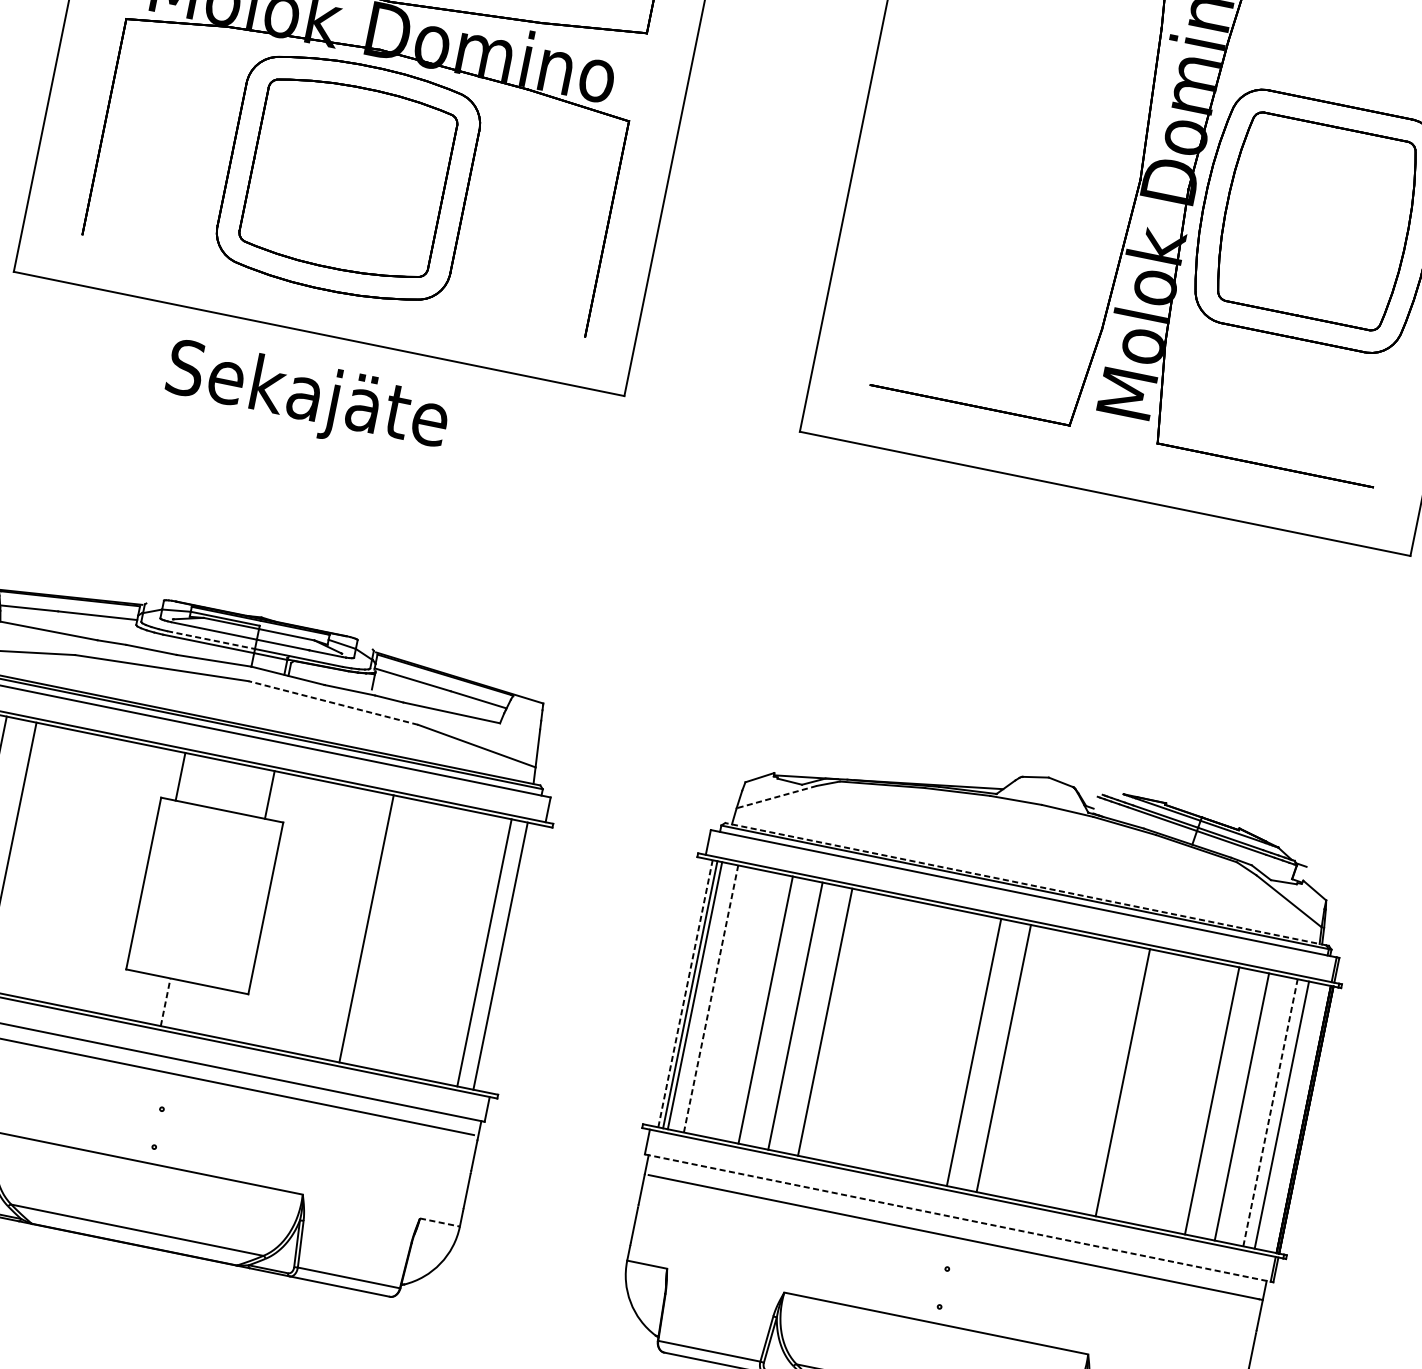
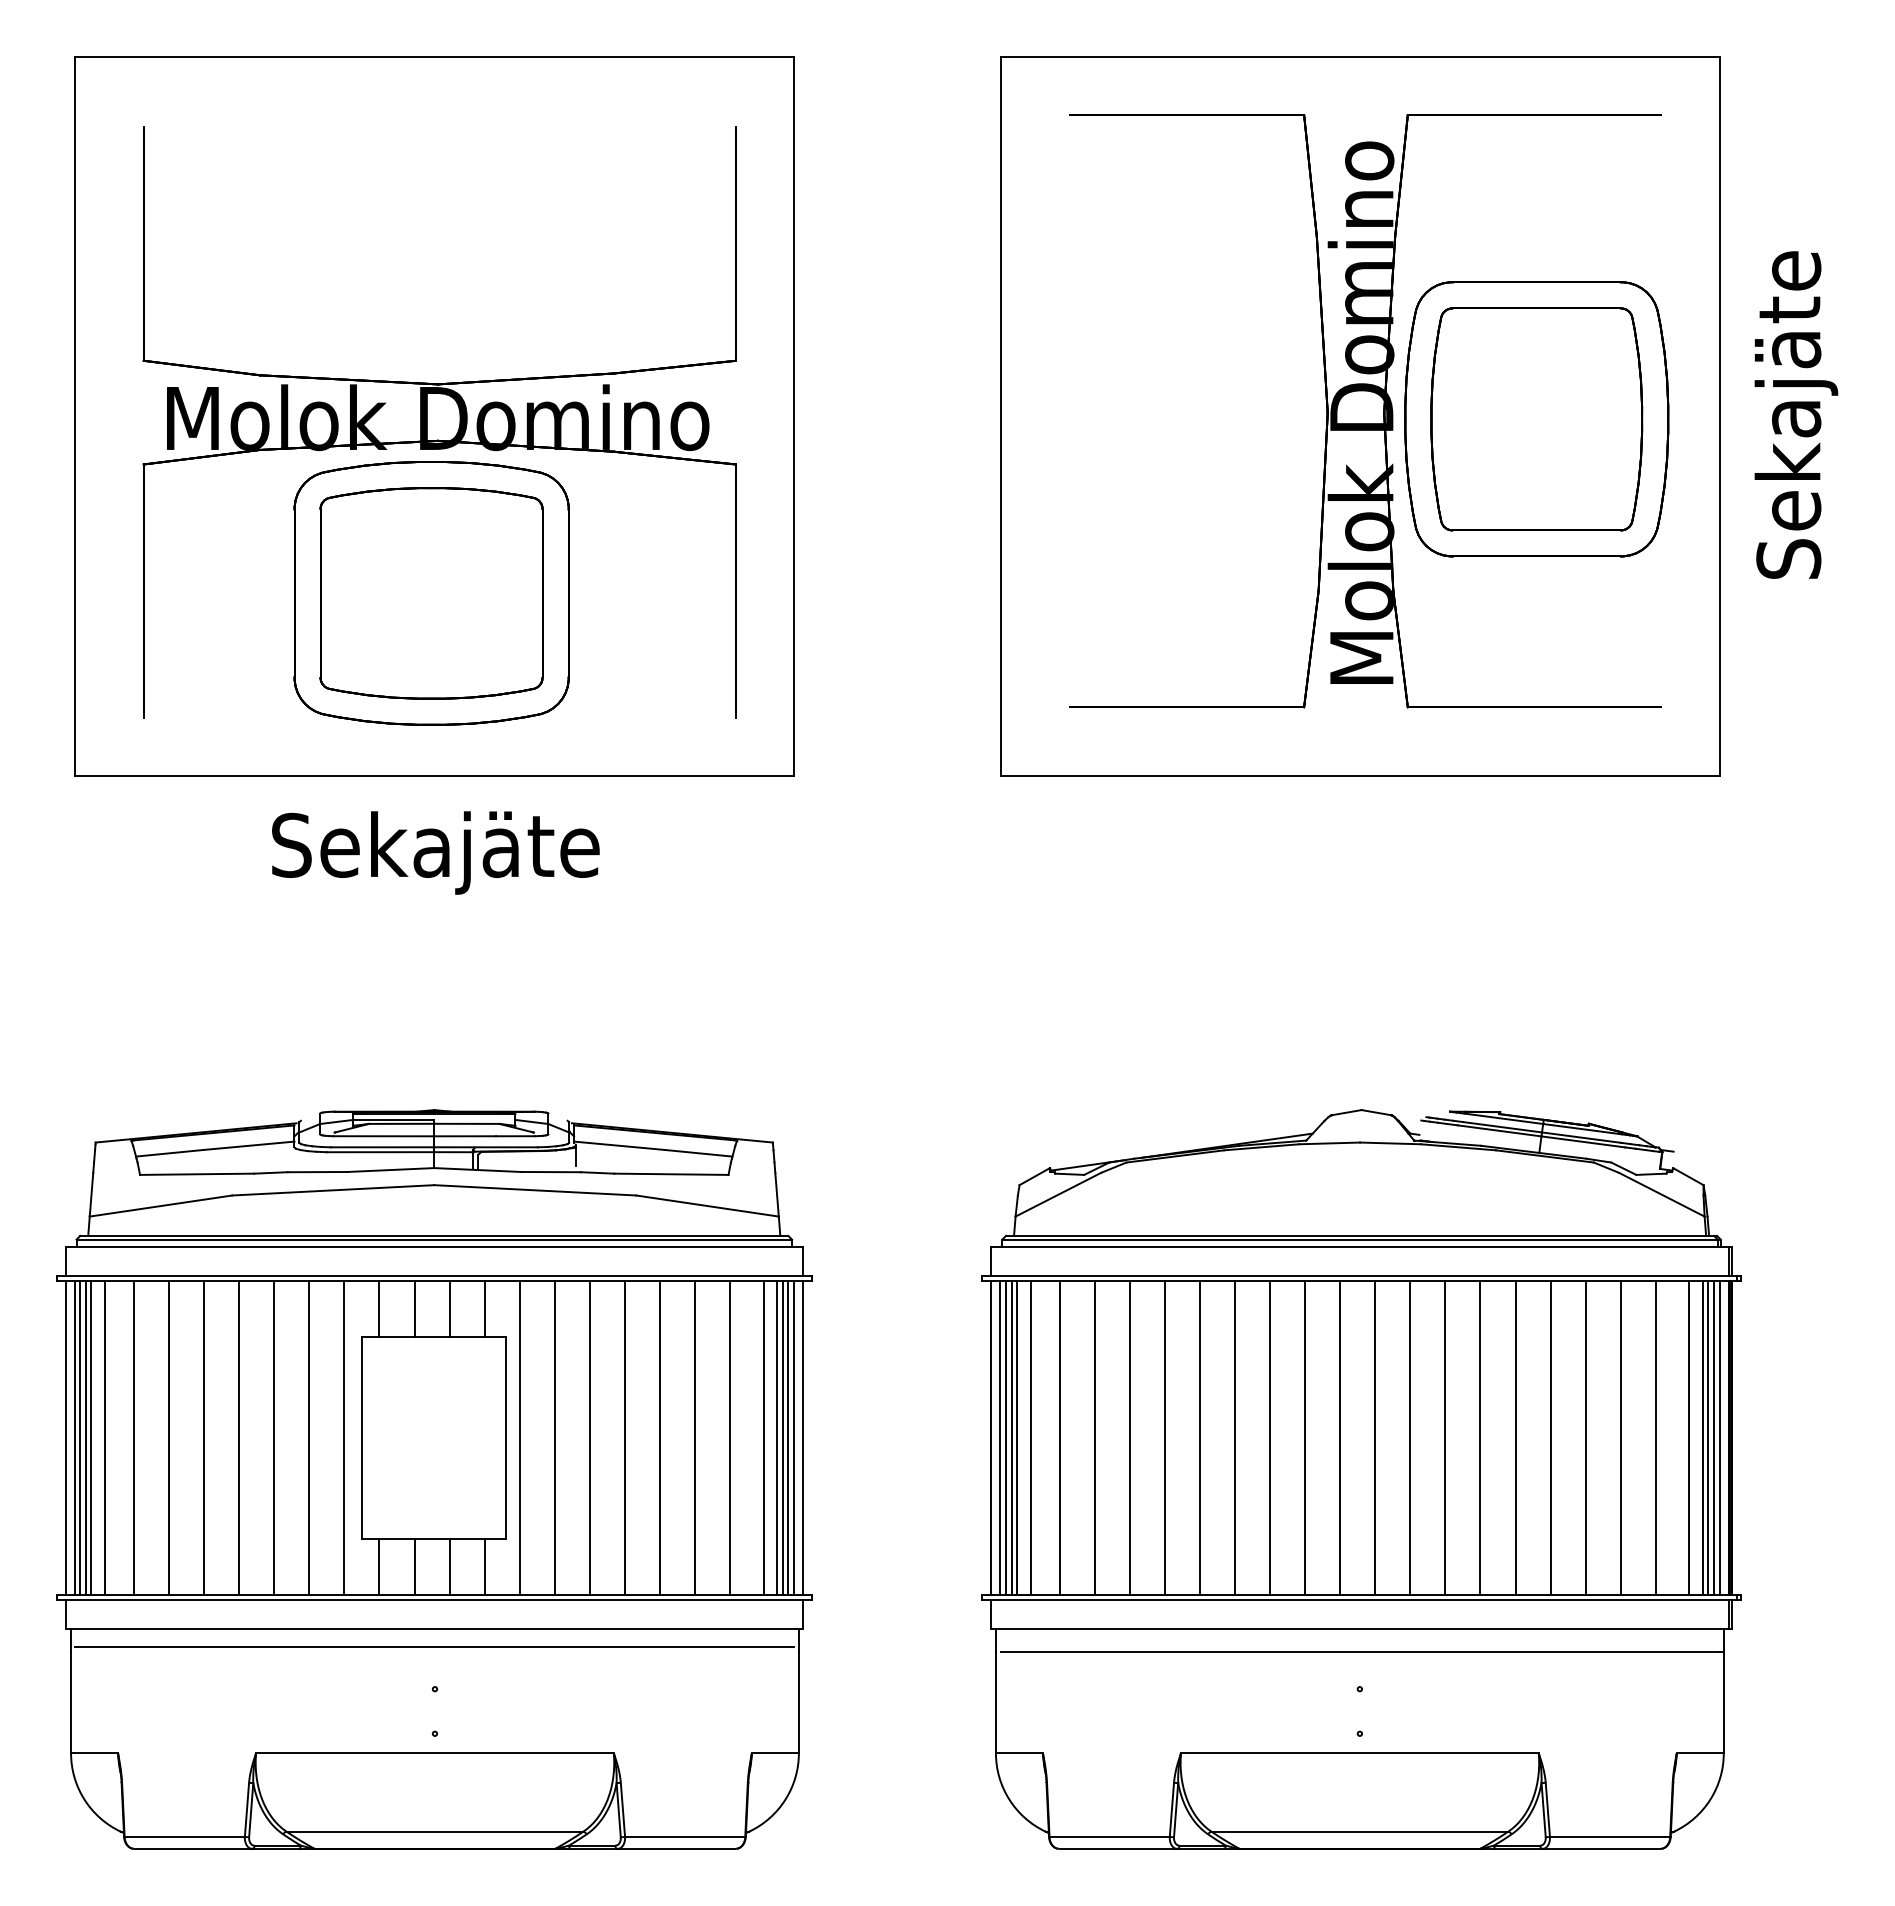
line: (211, 640) -> (382, 1147), dashed -> solid
line: (332, 703) -> (534, 1190), dashed -> solid
line: (210, 782) -> (414, 1308), added
line: (240, 788) -> (449, 1308), added
line: (776, 796) -> (1057, 1194), dashed -> solid
line: (39, 861) -> (239, 1437), added
line: (69, 867) -> (274, 1437), added
line: (98, 873) -> (309, 1437), added
line: (128, 879) -> (344, 1437), added
line: (1026, 883) -> (1360, 1235), dashed -> solid
line: (277, 910) -> (519, 1437), added
line: (306, 916) -> (554, 1437), added
line: (336, 922) -> (589, 1437), added
line: (396, 934) -> (659, 1437), added
line: (425, 940) -> (694, 1437), added
line: (456, 946) -> (730, 1437), added
line: (496, 954) -> (777, 1437), added
line: (505, 956) -> (788, 1437), added
line: (509, 957) -> (793, 1437), added
line: (517, 959) -> (802, 1437), added
line: (678, 991) -> (991, 1437), added
line: (685, 993) -> (1000, 1437), dashed -> solid
line: (135, 996) -> (379, 1567), added
line: (700, 996) -> (1017, 1437), added
line: (711, 998) -> (1030, 1437), dashed -> solid
line: (165, 1001) -> (414, 1566), dashed -> solid
line: (735, 1003) -> (1059, 1437), added
line: (195, 1008) -> (449, 1567), added
line: (225, 1014) -> (484, 1567), added
line: (855, 1027) -> (1200, 1437), added
line: (885, 1033) -> (1235, 1437), added
line: (914, 1039) -> (1270, 1437), added
line: (944, 1045) -> (1305, 1437), added
line: (1033, 1064) -> (1410, 1437), added
line: (1063, 1070) -> (1445, 1437), added
line: (1093, 1076) -> (1480, 1437), added
line: (1152, 1088) -> (1550, 1437), added
line: (1182, 1094) -> (1585, 1437), added
line: (1270, 1112) -> (1689, 1437), dashed -> solid
line: (1286, 1115) -> (1708, 1437), added
line: (1291, 1116) -> (1714, 1437), added
line: (1296, 1117) -> (1719, 1437), added
line: (957, 1218) -> (1359, 1629), dashed -> solid
line: (440, 1222) -> (775, 1753), dashed -> solid

